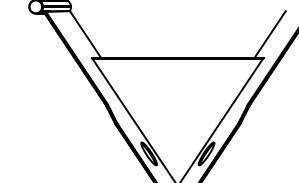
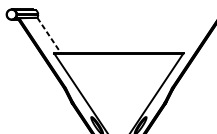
line: (269, 34) -> (188, 35), removed
line: (85, 35) -> (49, 36), solid -> dashed

